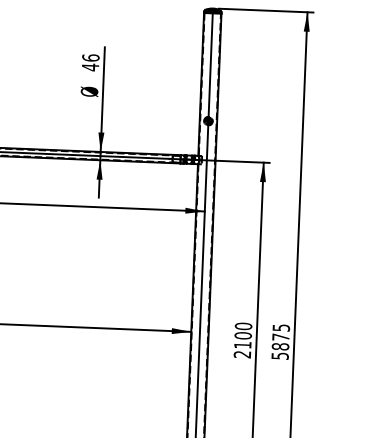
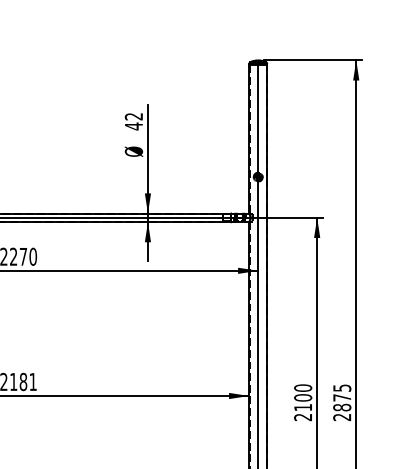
text: (90, 57) -> (133, 116), 46 -> 42
text: (280, 355) -> (342, 416), 5875 -> 2875

